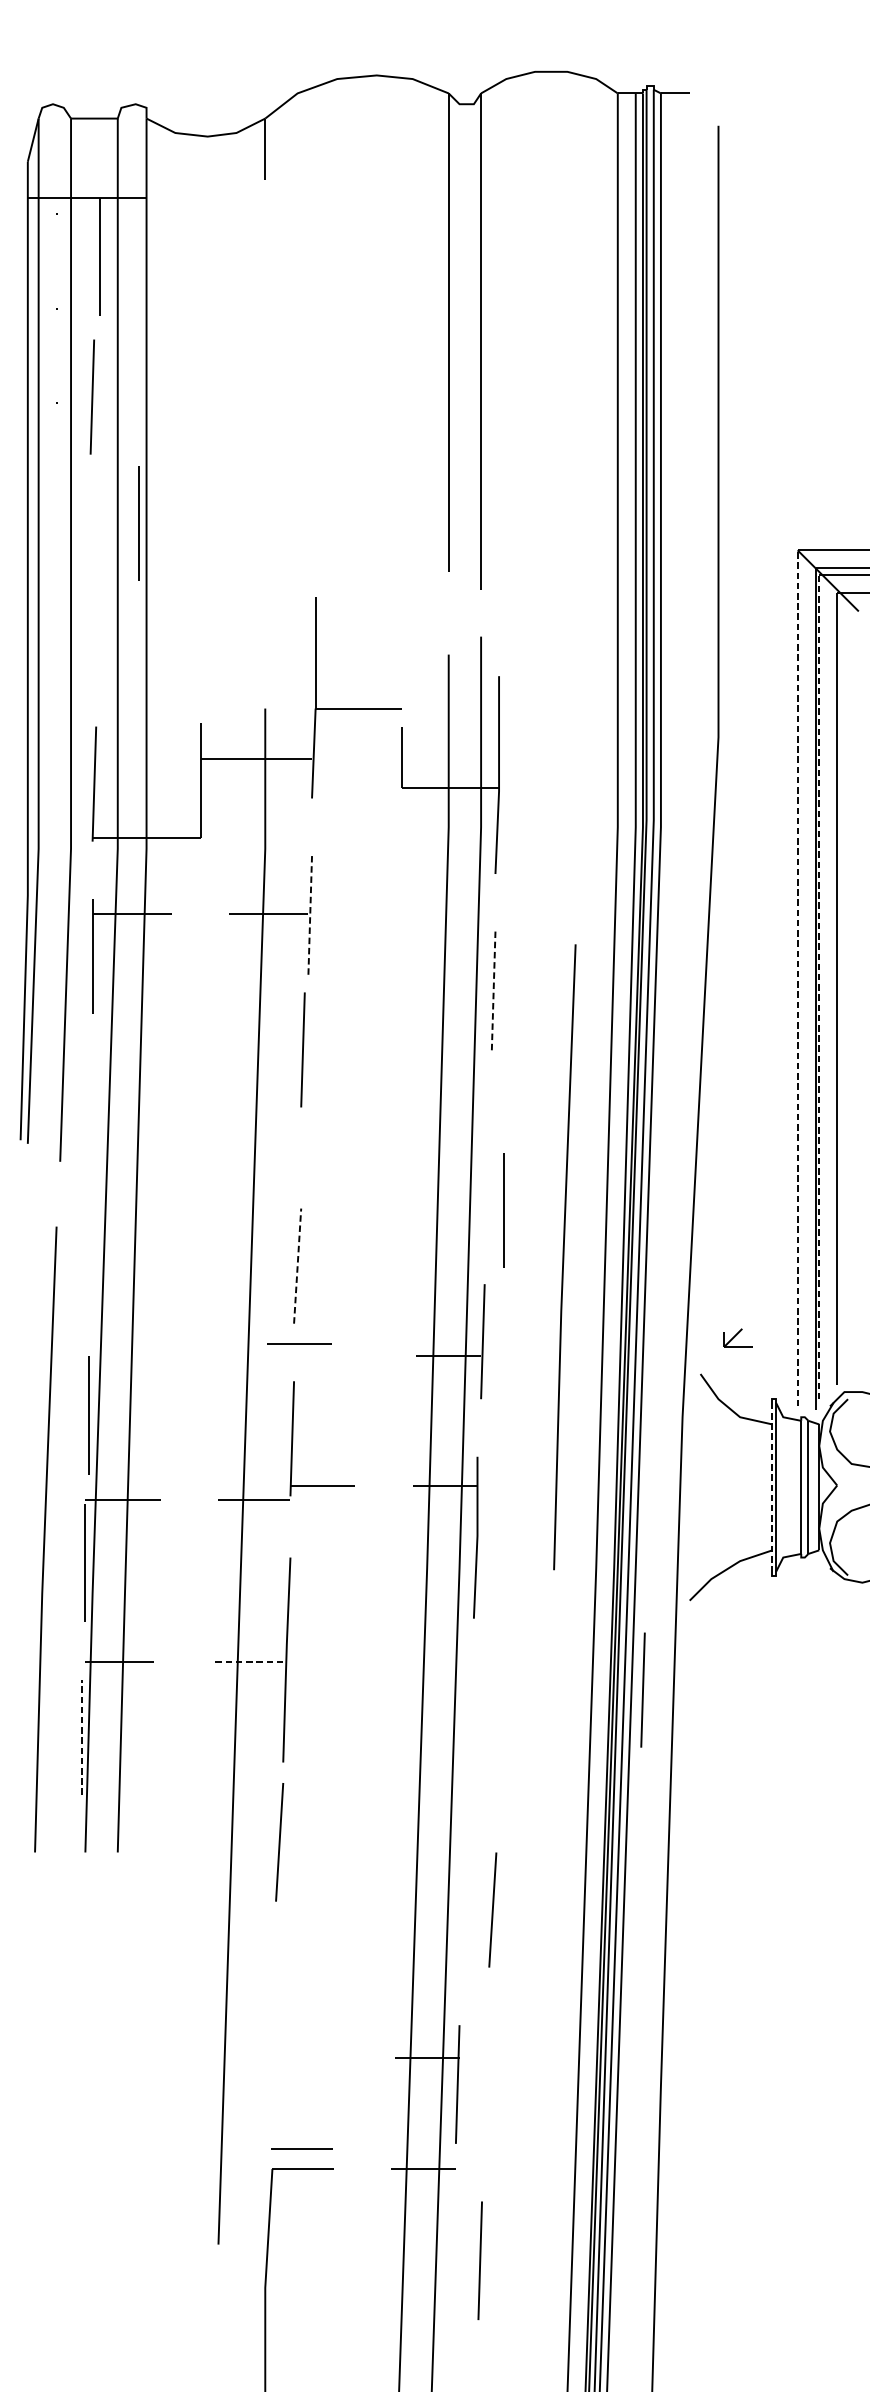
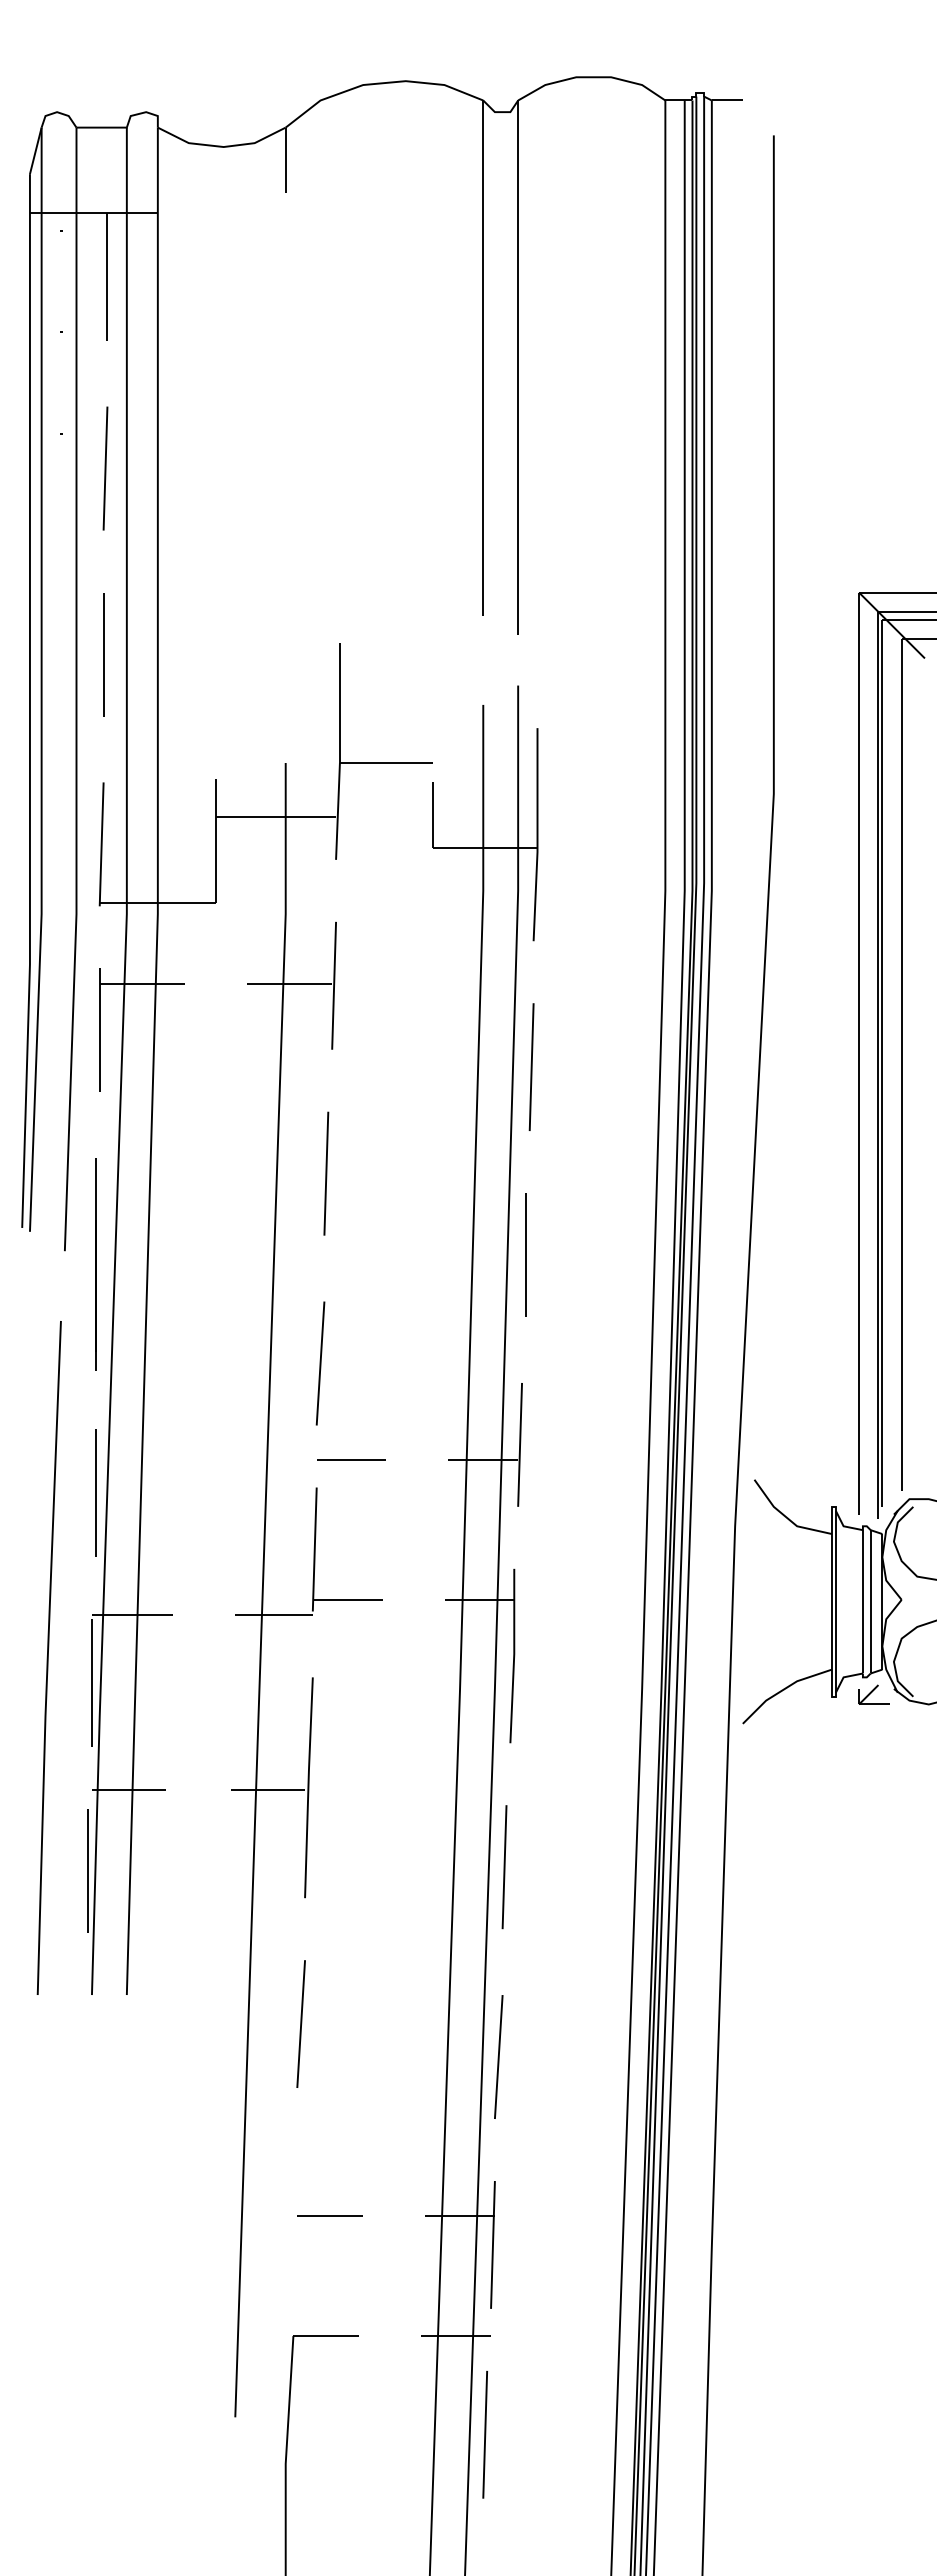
line: (92, 397) -> (105, 468), moved
line: (138, 523) -> (103, 654), moved
line: (310, 915) -> (334, 985), dashed -> solid
line: (798, 978) -> (859, 1053), dashed -> solid
line: (819, 987) -> (882, 1063), dashed -> solid
line: (493, 991) -> (531, 1067), dashed -> solid
line: (303, 1049) -> (326, 1173), moved
line: (88, 1174) -> (95, 1264), added
line: (503, 1210) -> (525, 1254), moved
line: (564, 1256) -> (607, 1353), removed
line: (297, 1266) -> (320, 1363), dashed -> solid
part: (737, 1337) -> (873, 1694), moved
line: (299, 1343) -> (351, 1459), moved
line: (88, 1414) -> (95, 1492), moved
line: (772, 1488) -> (831, 1602), dashed -> solid
line: (249, 1661) -> (268, 1789), dashed -> solid
line: (642, 1690) -> (504, 1867), moved
line: (82, 1737) -> (88, 1871), dashed -> solid
line: (279, 1841) -> (300, 2023), moved
line: (492, 1909) -> (498, 2056), moved
line: (301, 2148) -> (329, 2215), moved
line: (479, 2260) -> (484, 2434), moved

